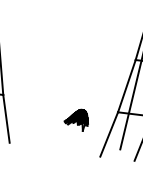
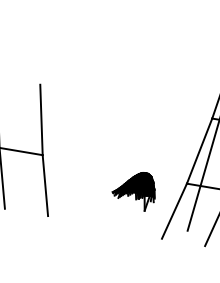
part: (76, 120) -> (133, 191), size x1.43

